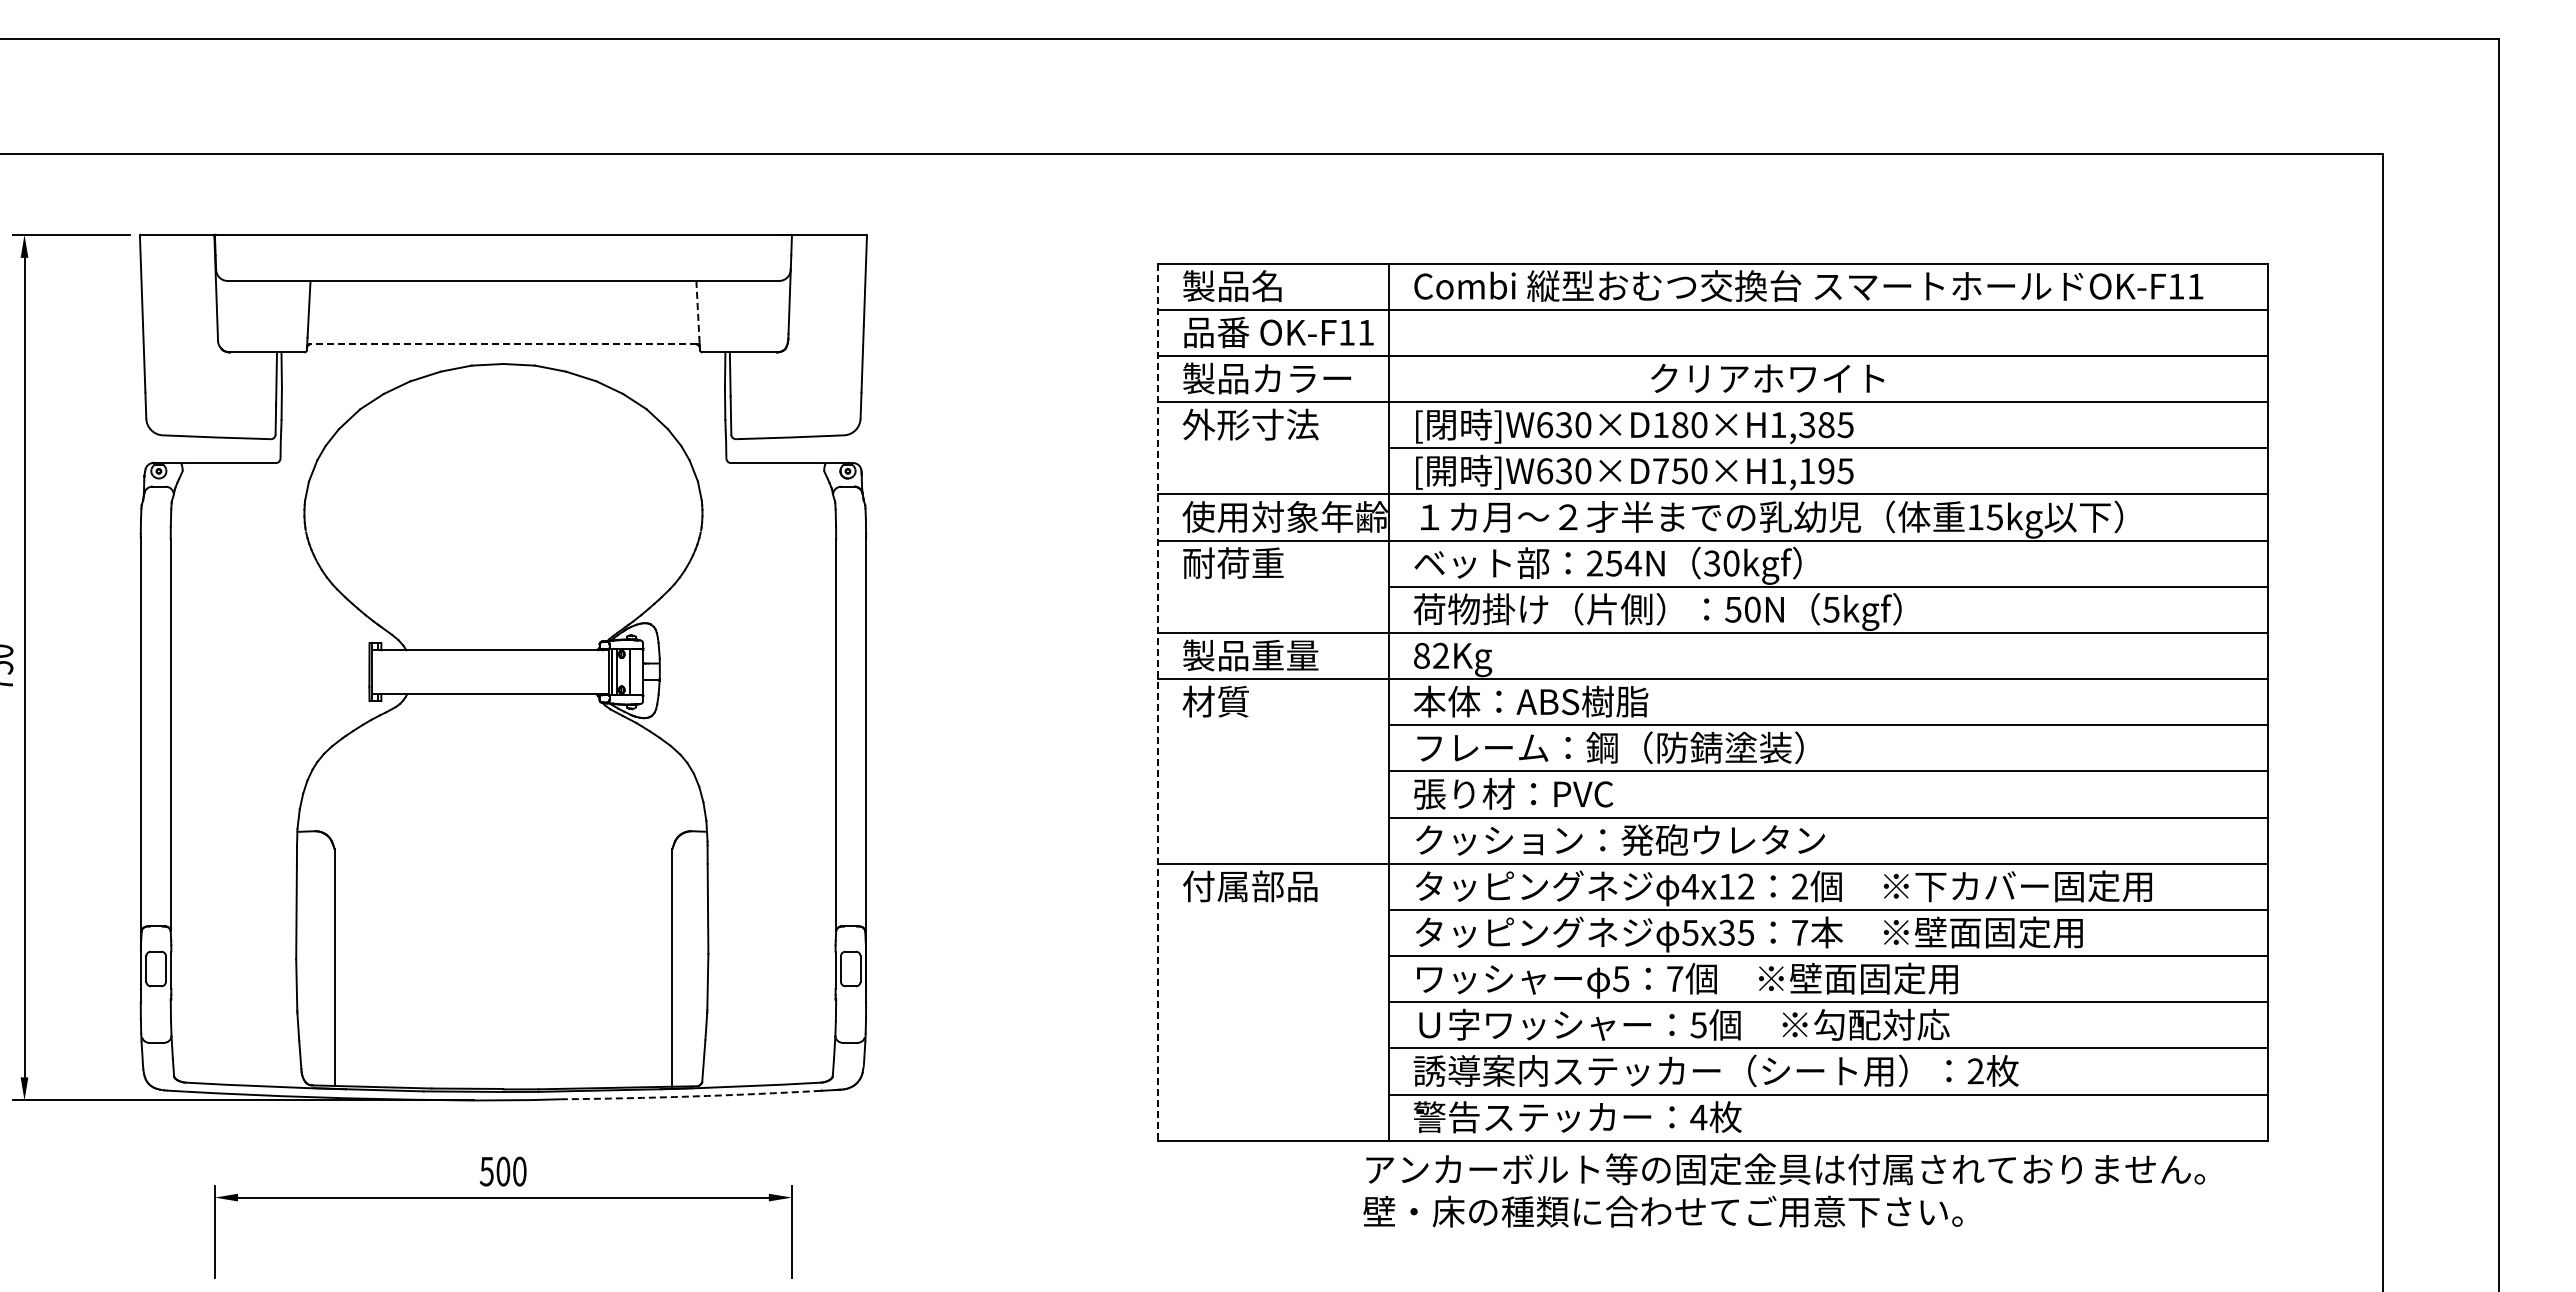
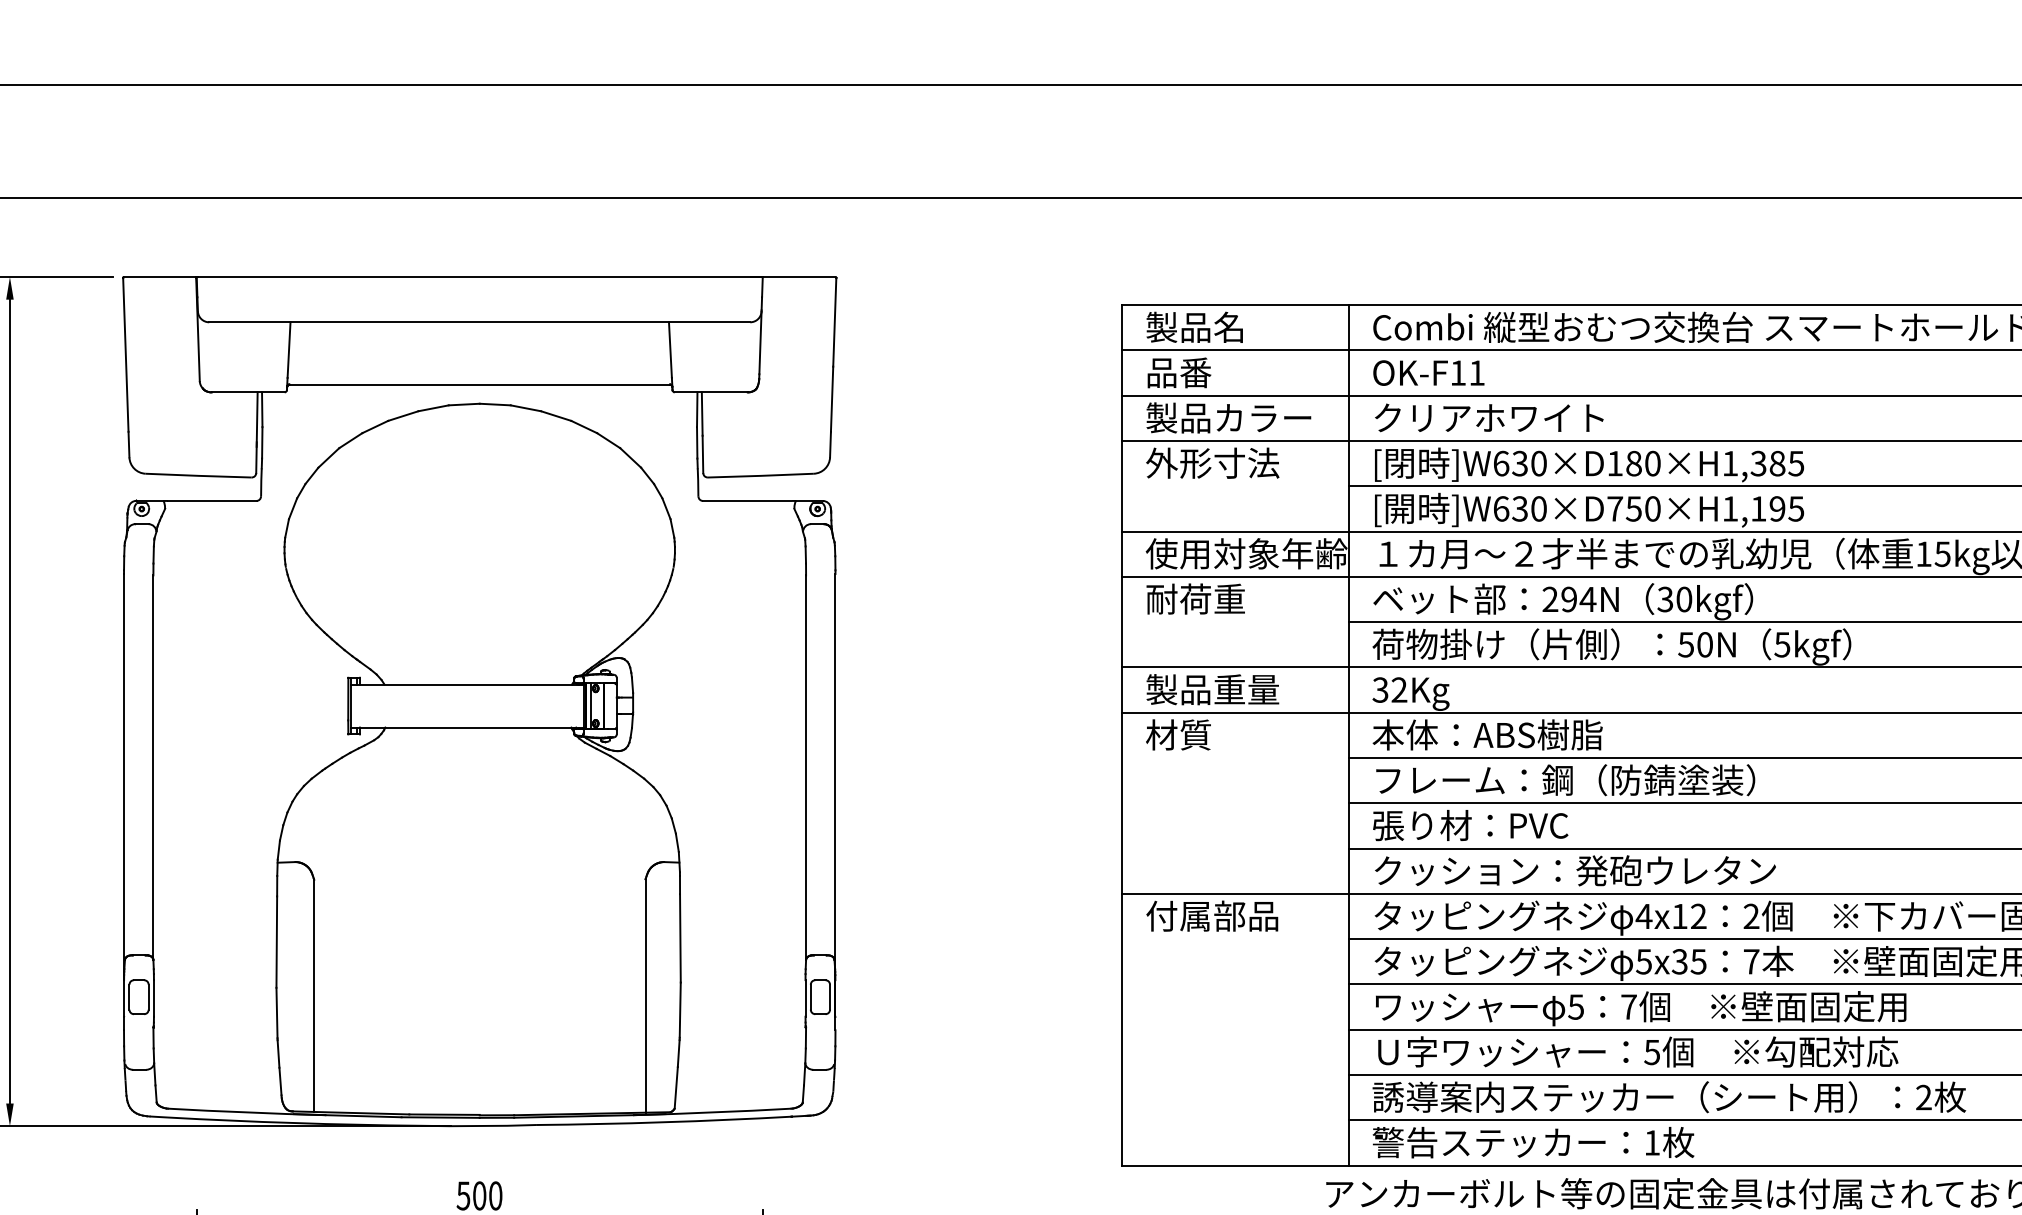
line: (697, 309) -> (670, 350), dashed -> solid
text: (1316, 332) -> (1428, 372), moved
line: (503, 344) -> (479, 384), dashed -> solid
text: (1767, 378) -> (1489, 417), moved
text: (1613, 563) -> (1568, 599), 254N -> 294N
text: (1421, 655) -> (1380, 689), 82Kg -> 32Kg
line: (1158, 702) -> (1122, 735), dashed -> solid
arc: (691, 1096) -> (664, 1122), dashed -> solid
text: (1698, 1117) -> (1651, 1142), 4 -> 1

